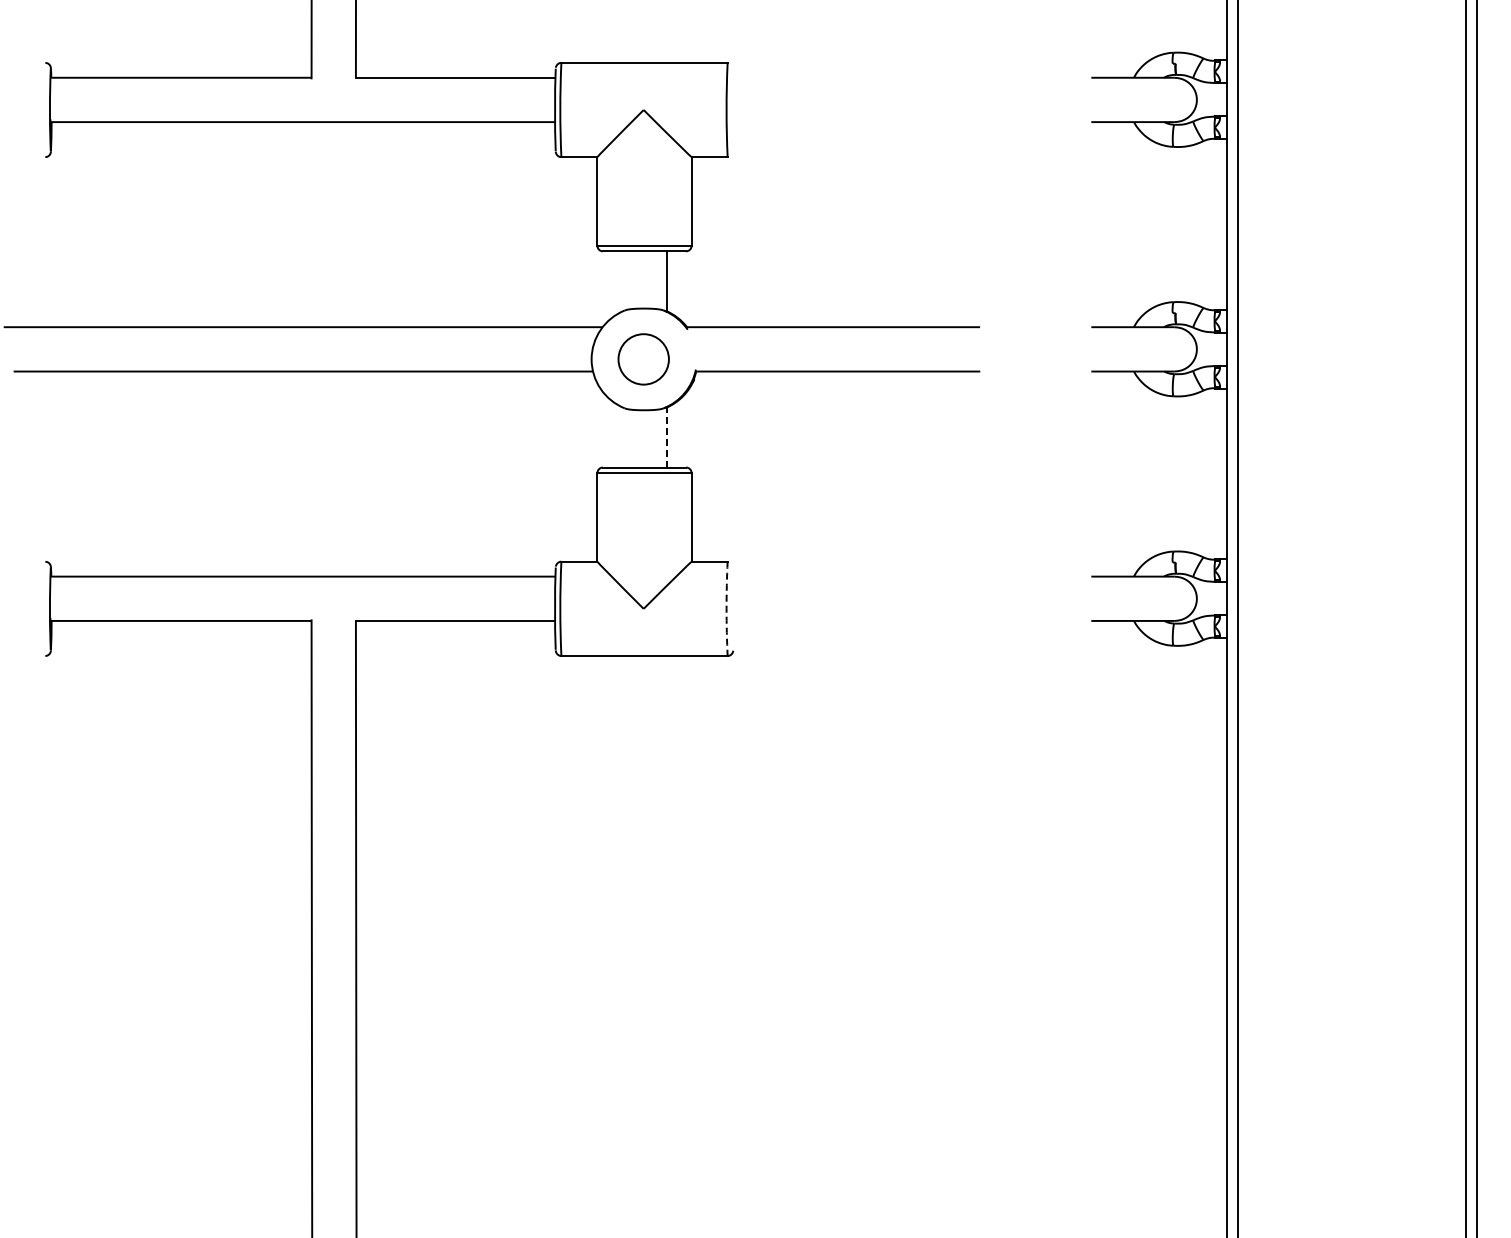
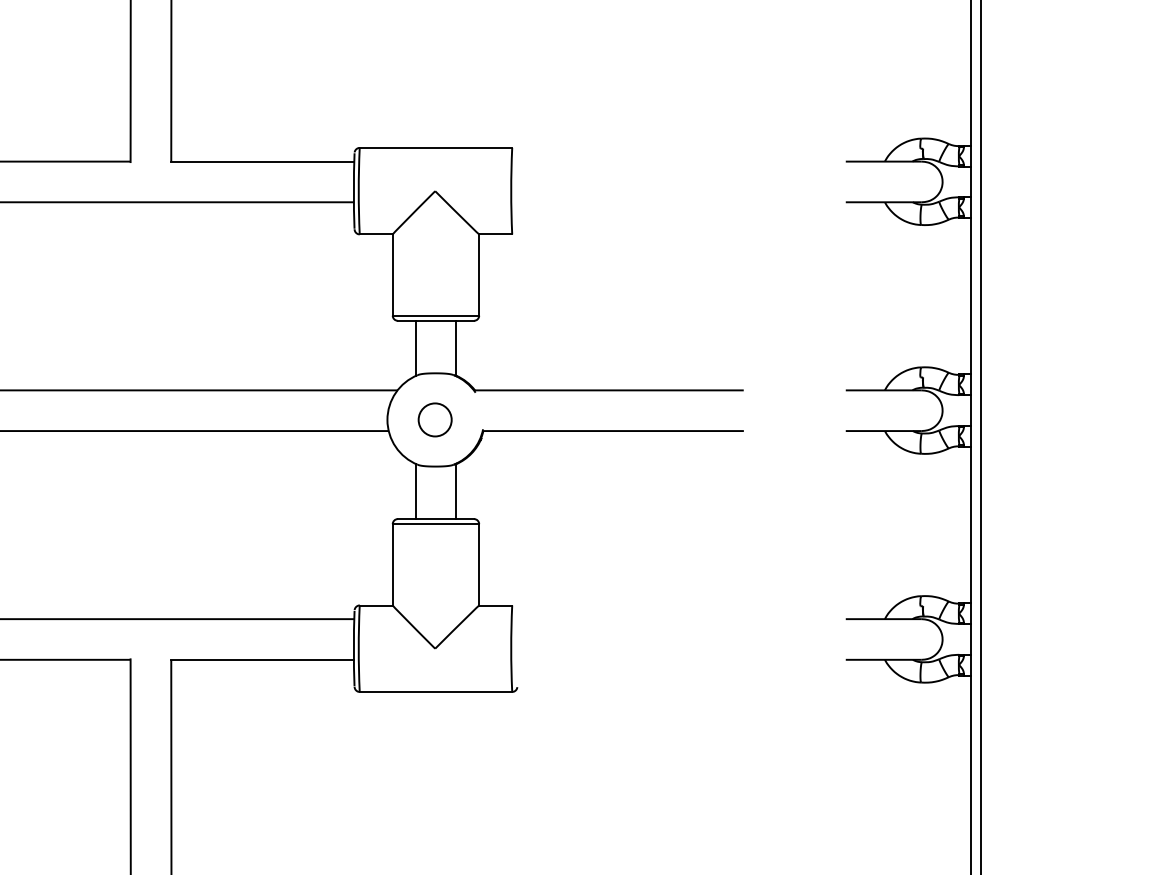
line: (622, 281) -> (415, 348), added
circle: (643, 359) -> (435, 420), size x0.71
line: (666, 436) -> (456, 490), dashed -> solid
line: (622, 437) -> (415, 491), added
arc: (726, 608) -> (511, 648), dashed -> solid

